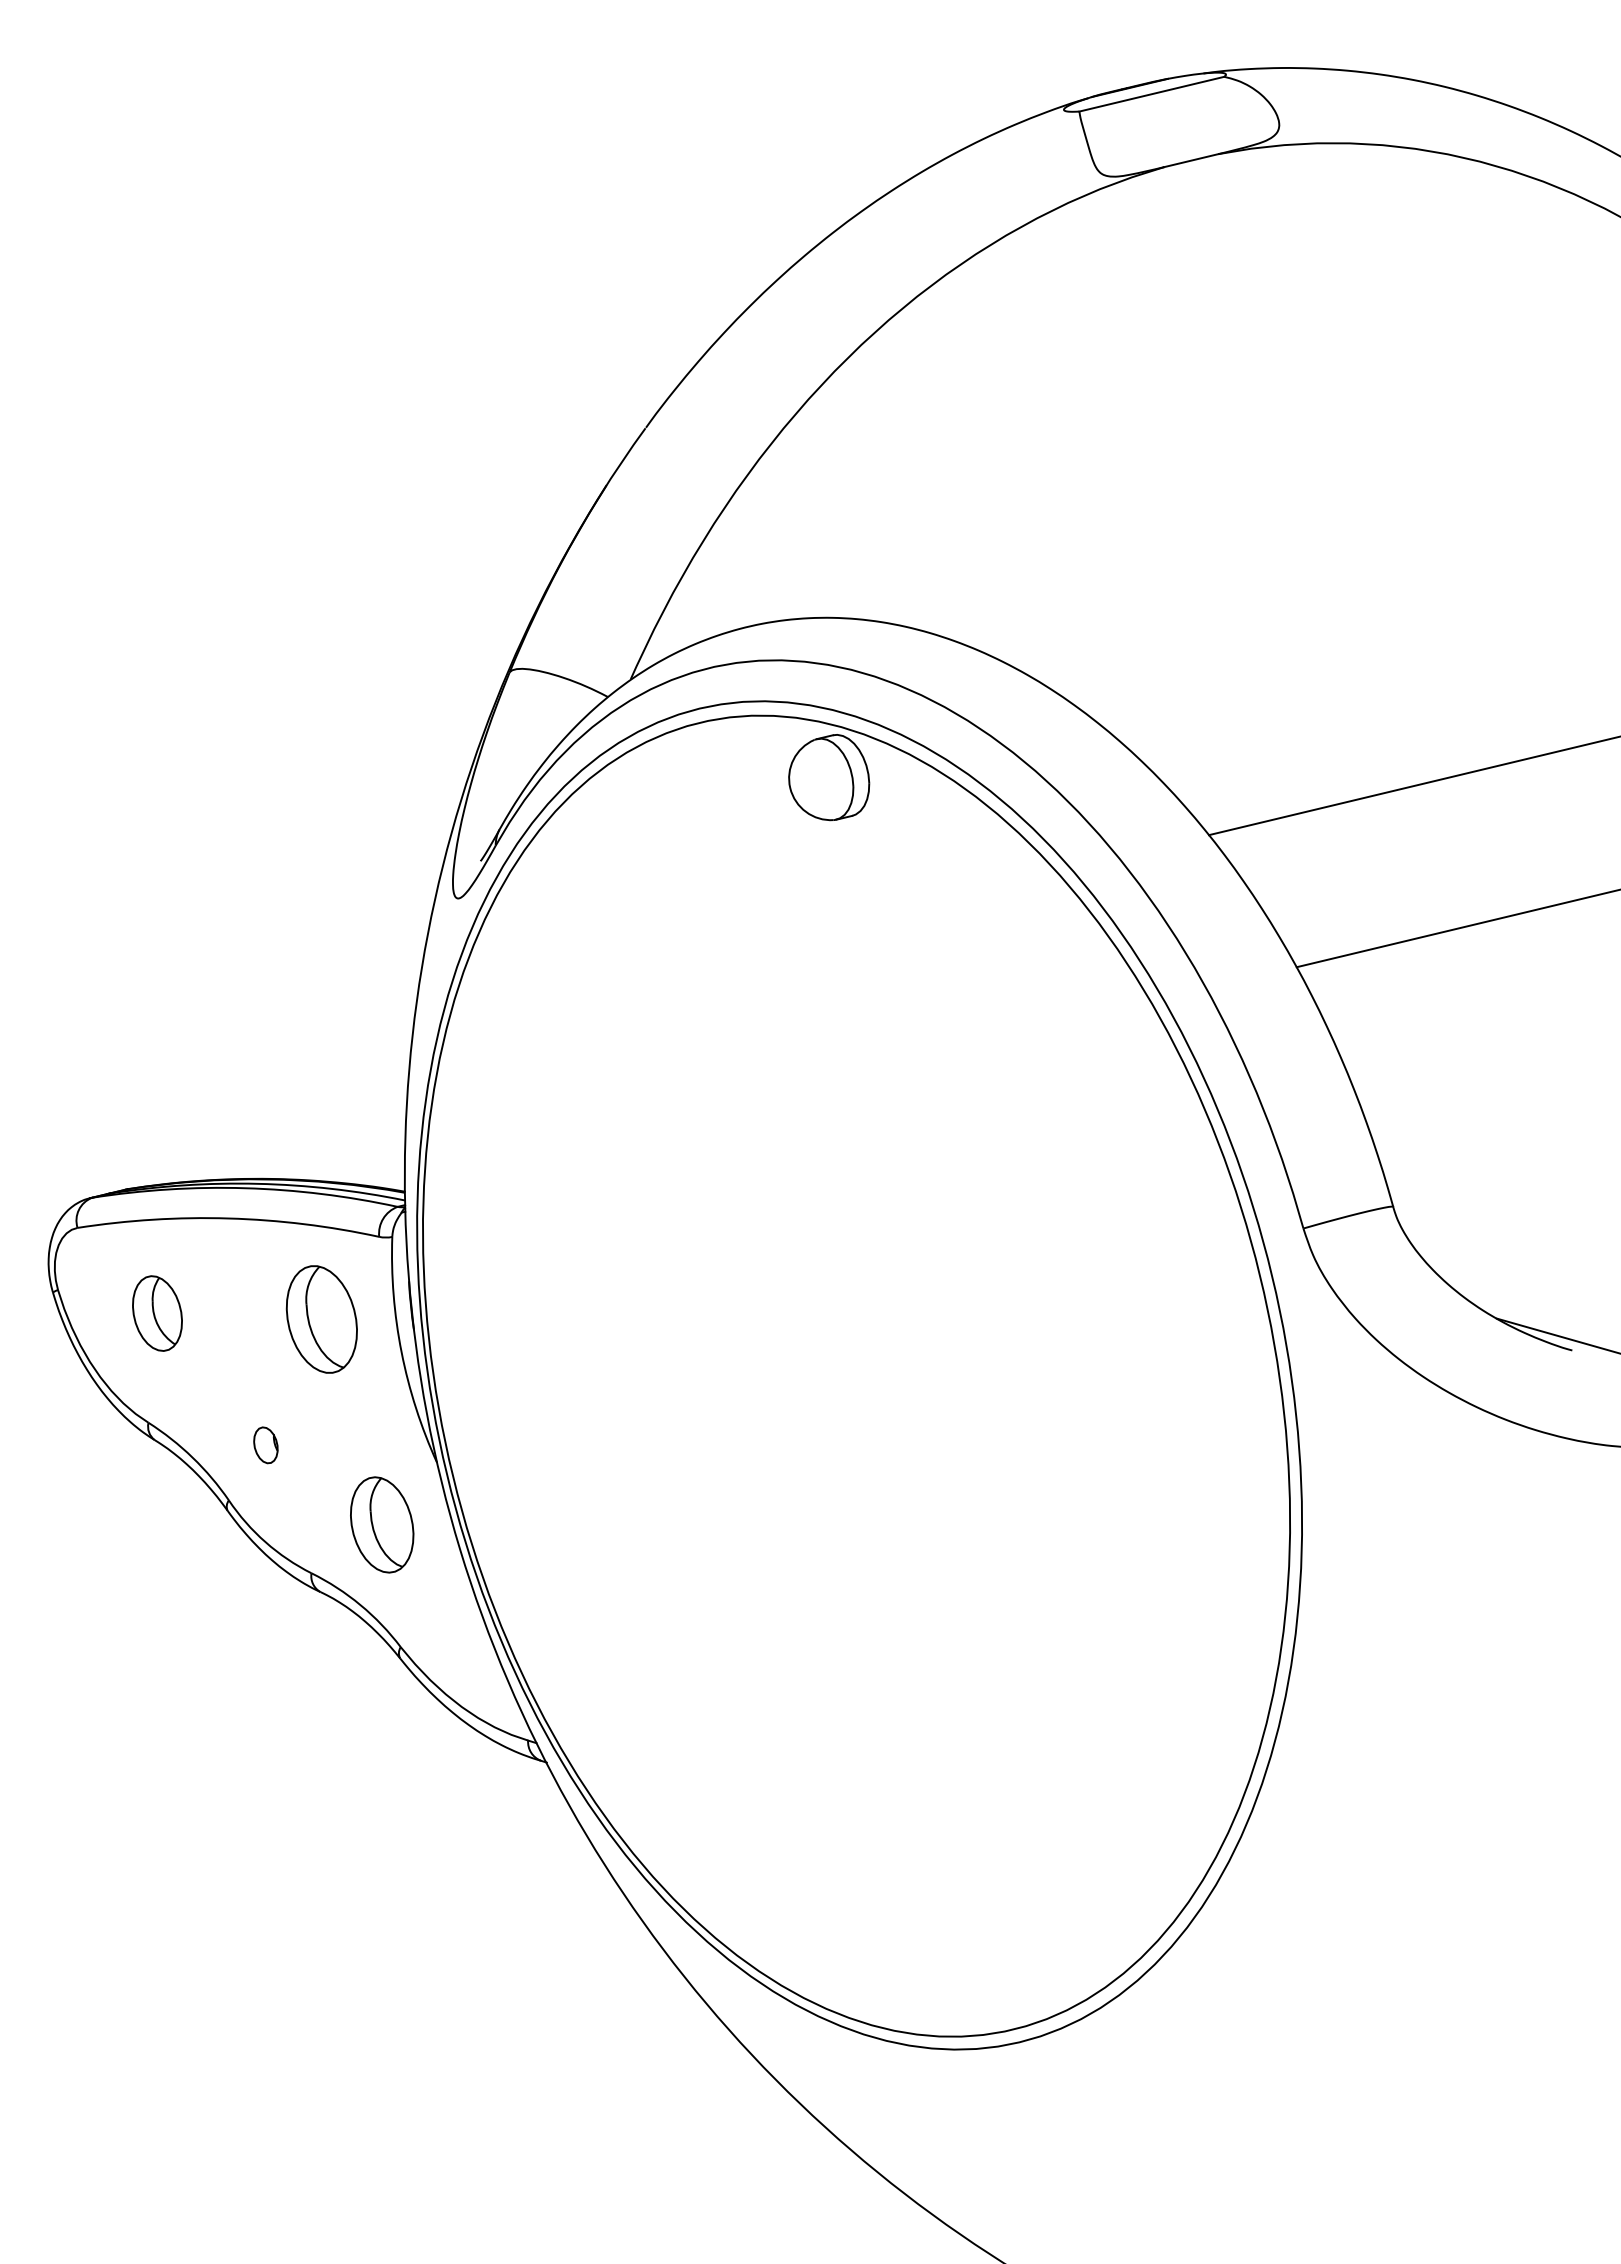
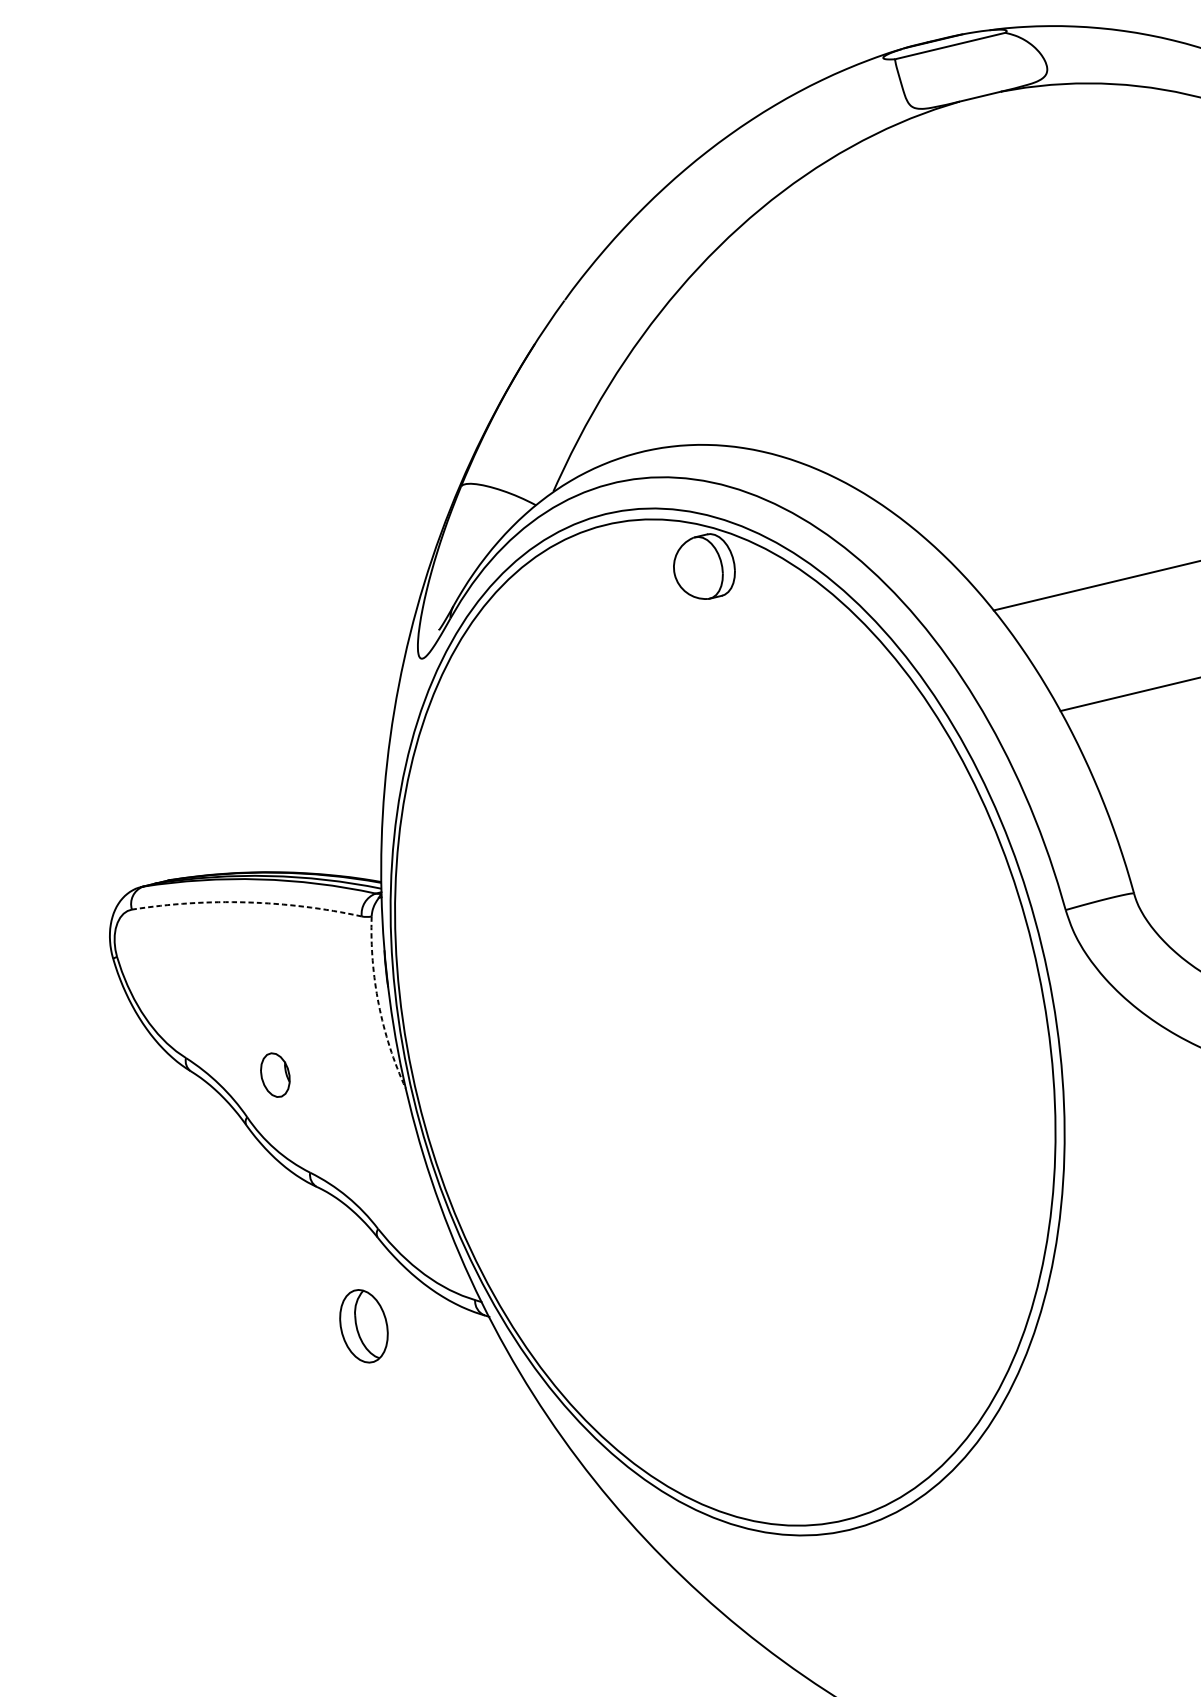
arc: (228, 1218) -> (246, 902), solid -> dashed
part: (157, 1313) -> (192, 974), removed
part: (321, 1319) -> (317, 979), removed
arc: (401, 1352) -> (378, 1004), solid -> dashed
part: (265, 1445) -> (275, 1075), size x1.6
part: (382, 1524) -> (364, 1325), moved

